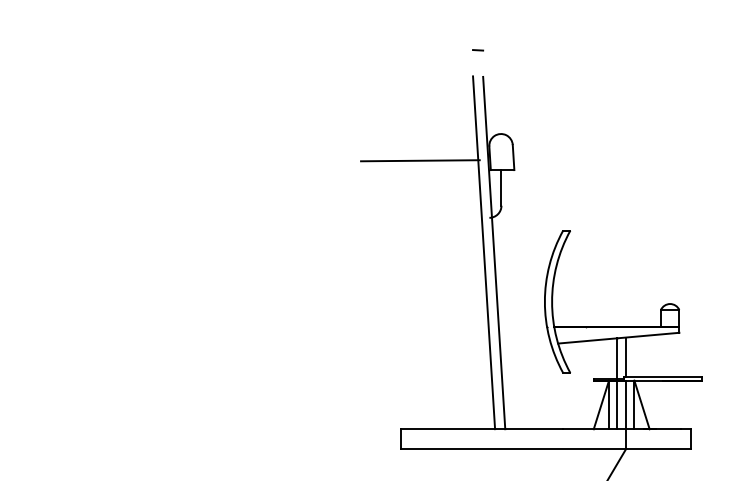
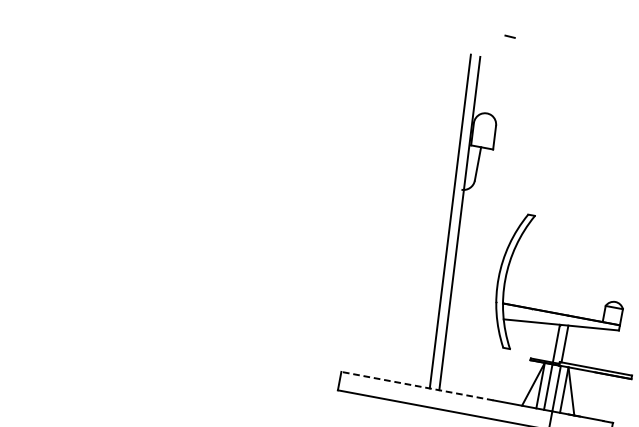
line: (477, 50) -> (509, 36), moved
line: (420, 160) -> (407, 124), removed
line: (481, 429) -> (417, 386), solid -> dashed

